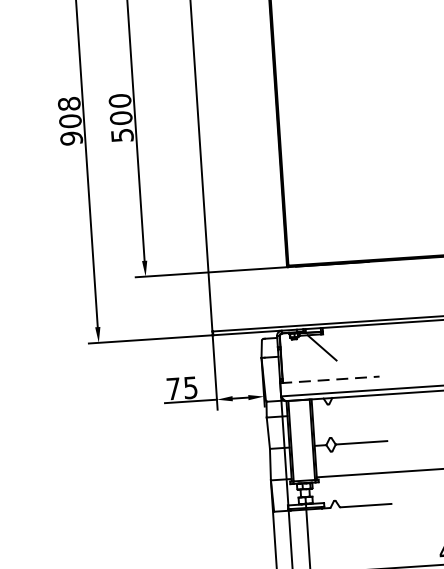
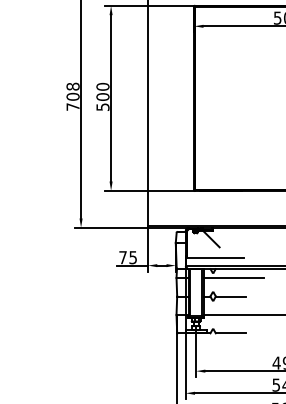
text: (70, 137) -> (72, 106), 908 -> 708
line: (330, 379) -> (215, 258), dashed -> solid
line: (363, 411) -> (233, 278), added

